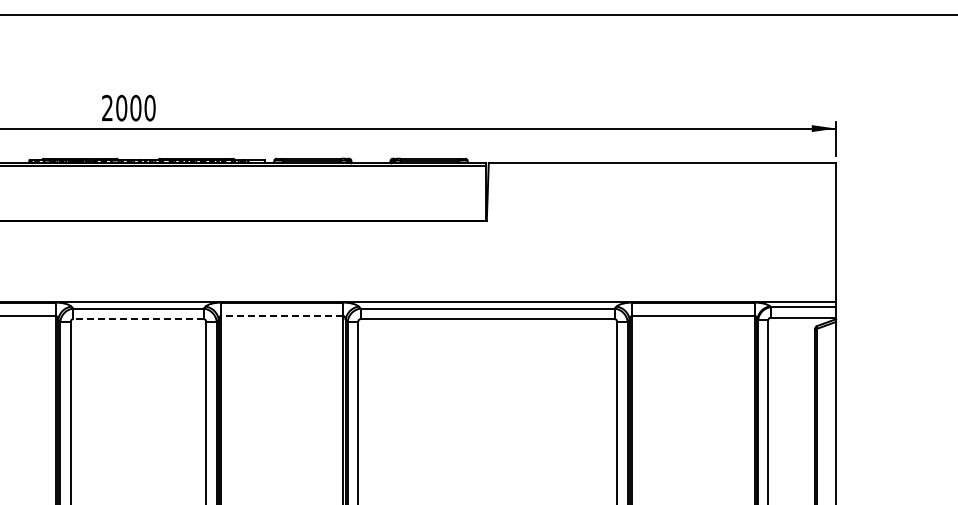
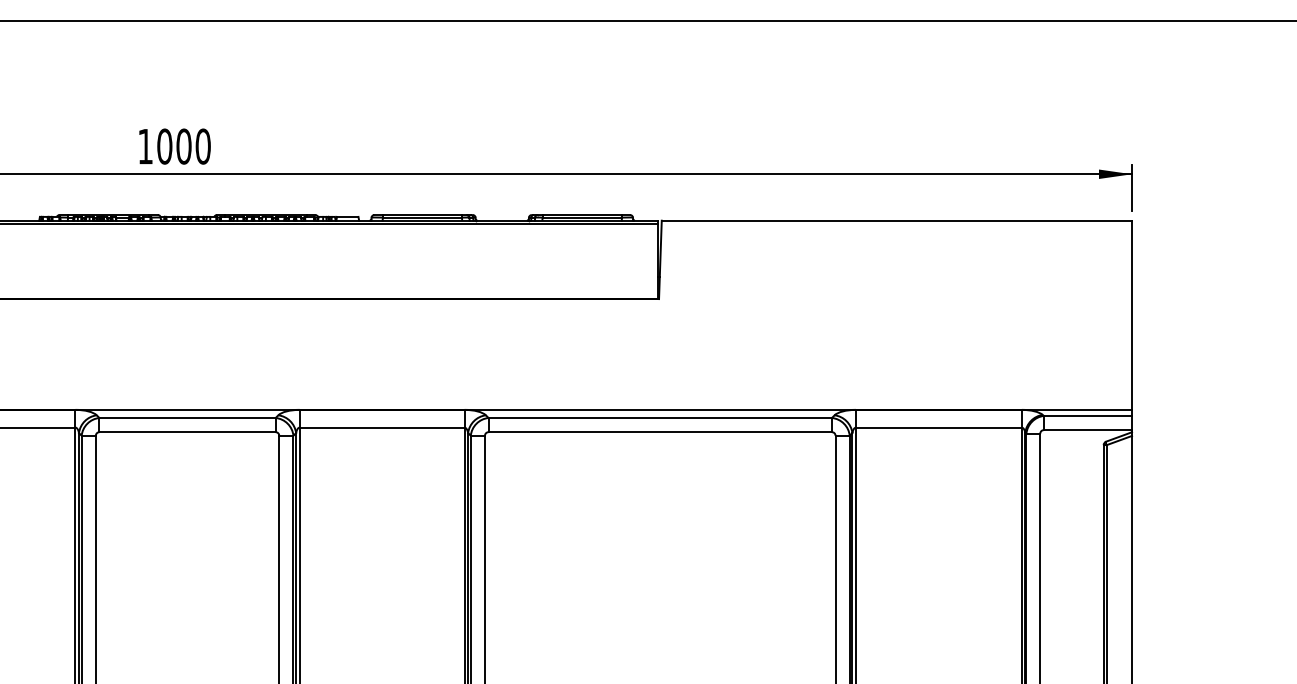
text: (107, 107) -> (145, 145), 2000 -> 1000
line: (282, 315) -> (382, 427), dashed -> solid
line: (138, 319) -> (187, 432), dashed -> solid

